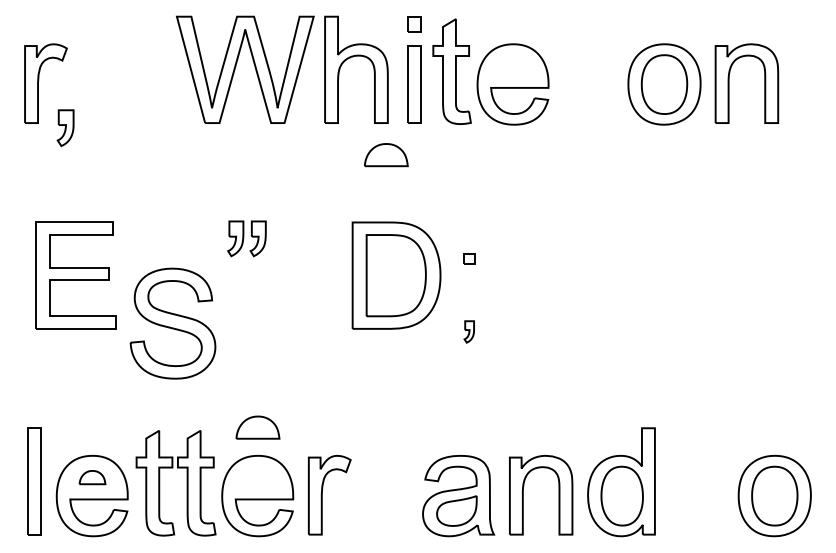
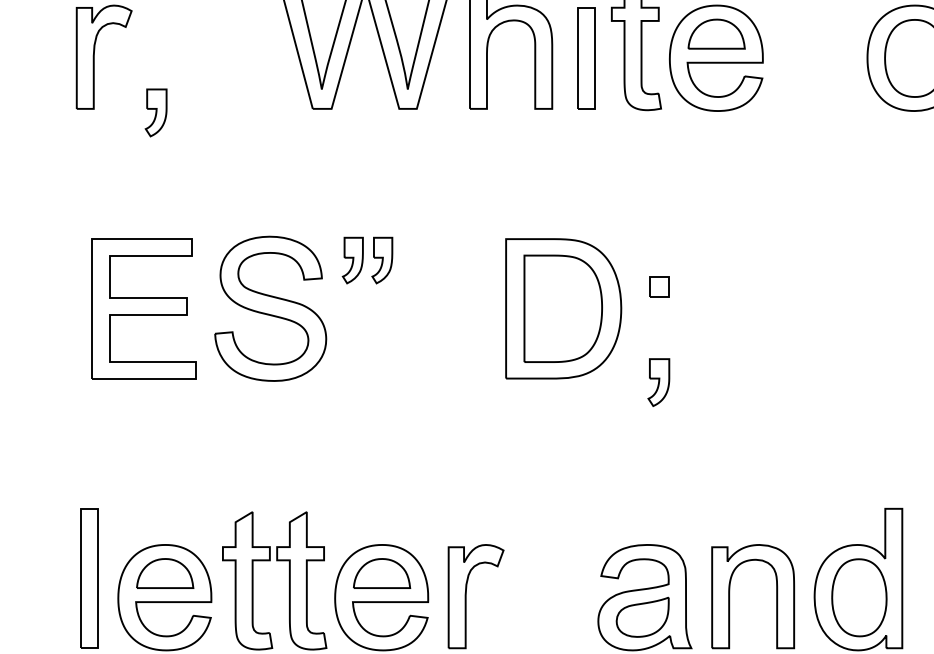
part: (65, 127) -> (155, 112), moved
part: (386, 155) -> (716, 34), moved
part: (469, 259) -> (659, 287), size x1.43
part: (172, 323) -> (270, 308), moved
part: (469, 331) -> (659, 382), size x1.67
part: (257, 427) -> (381, 573), moved
part: (92, 477) -> (165, 573), size x1.67

